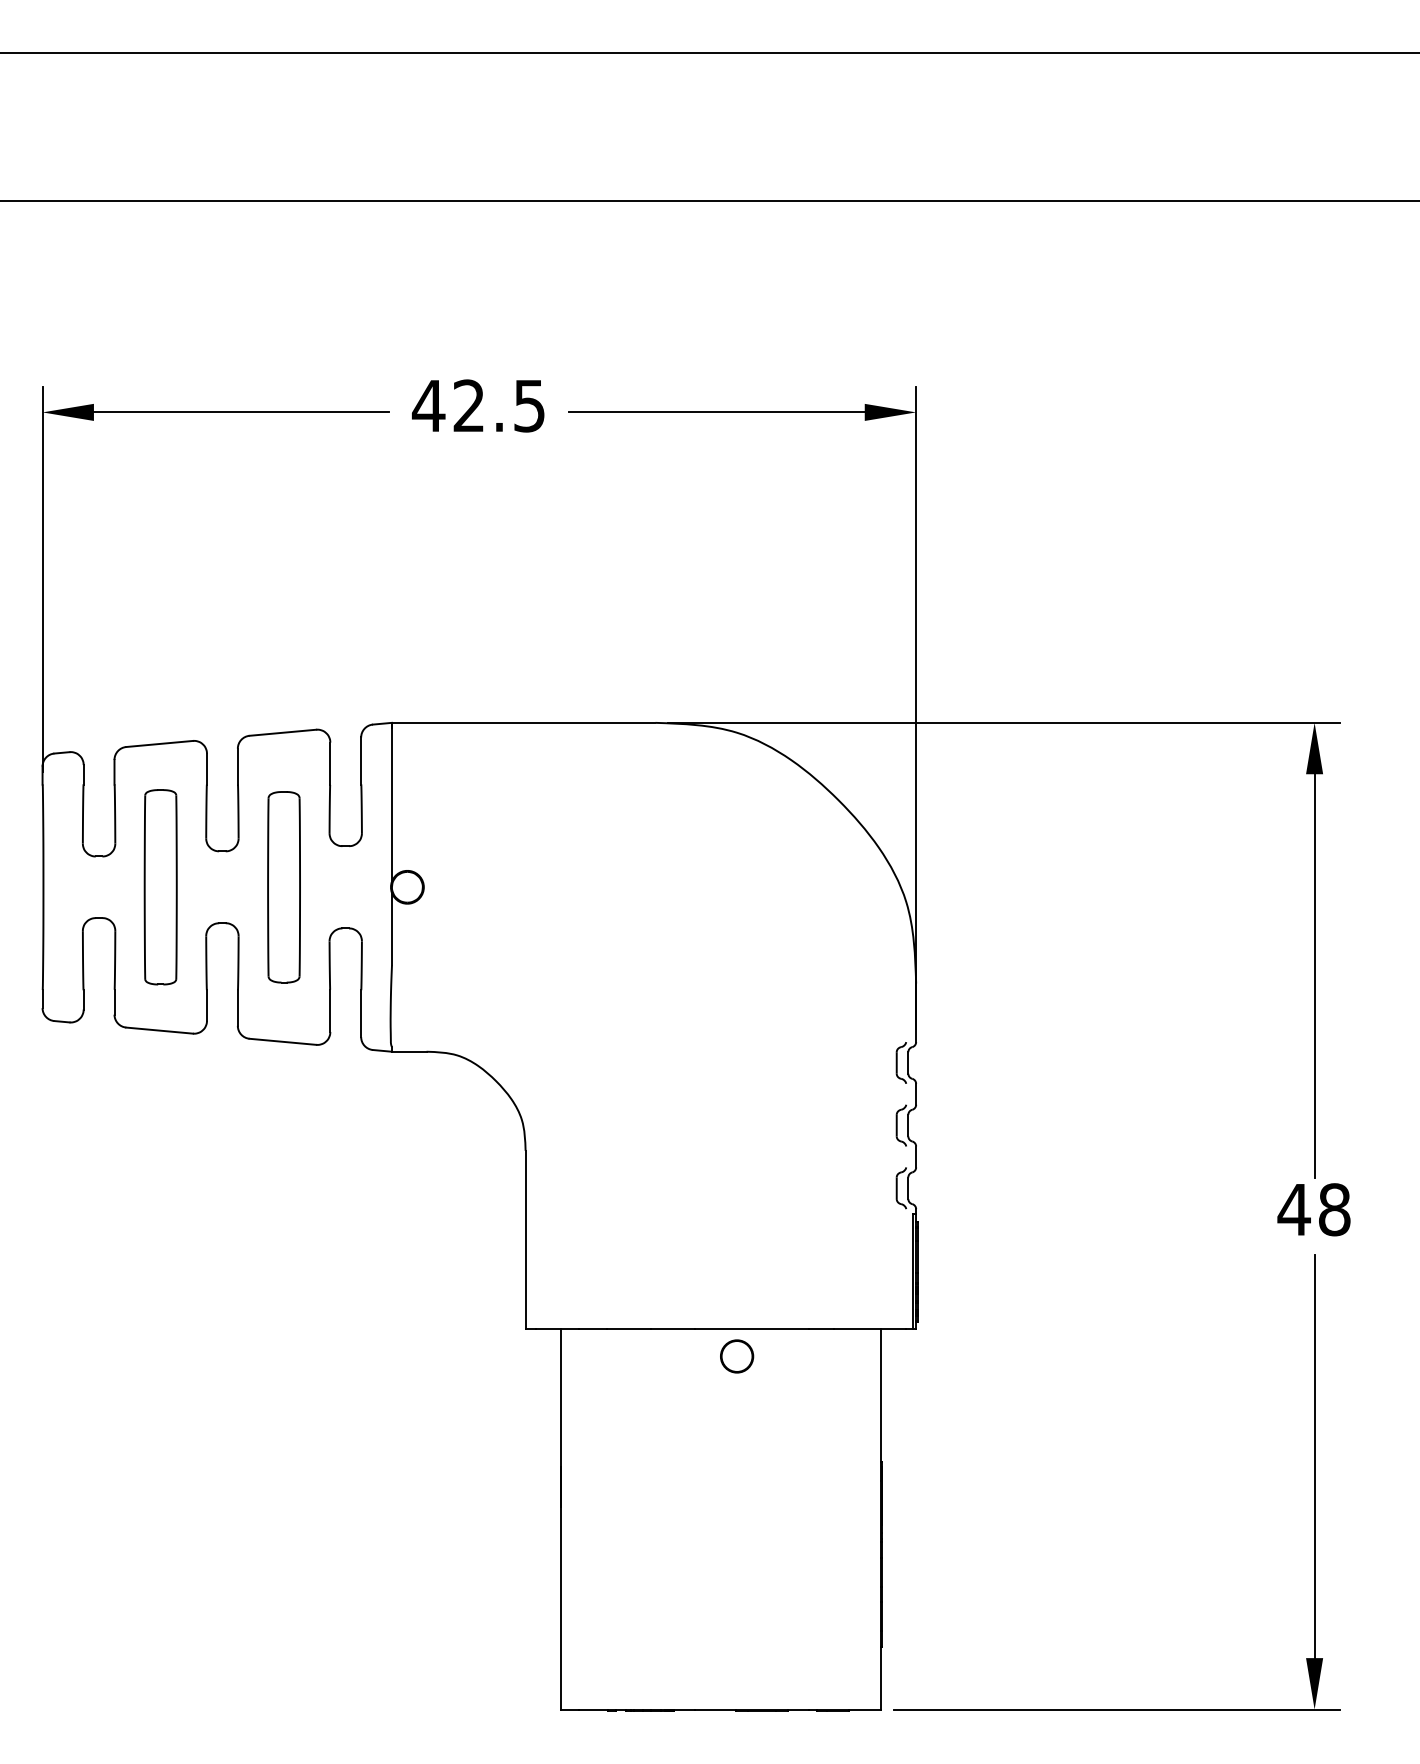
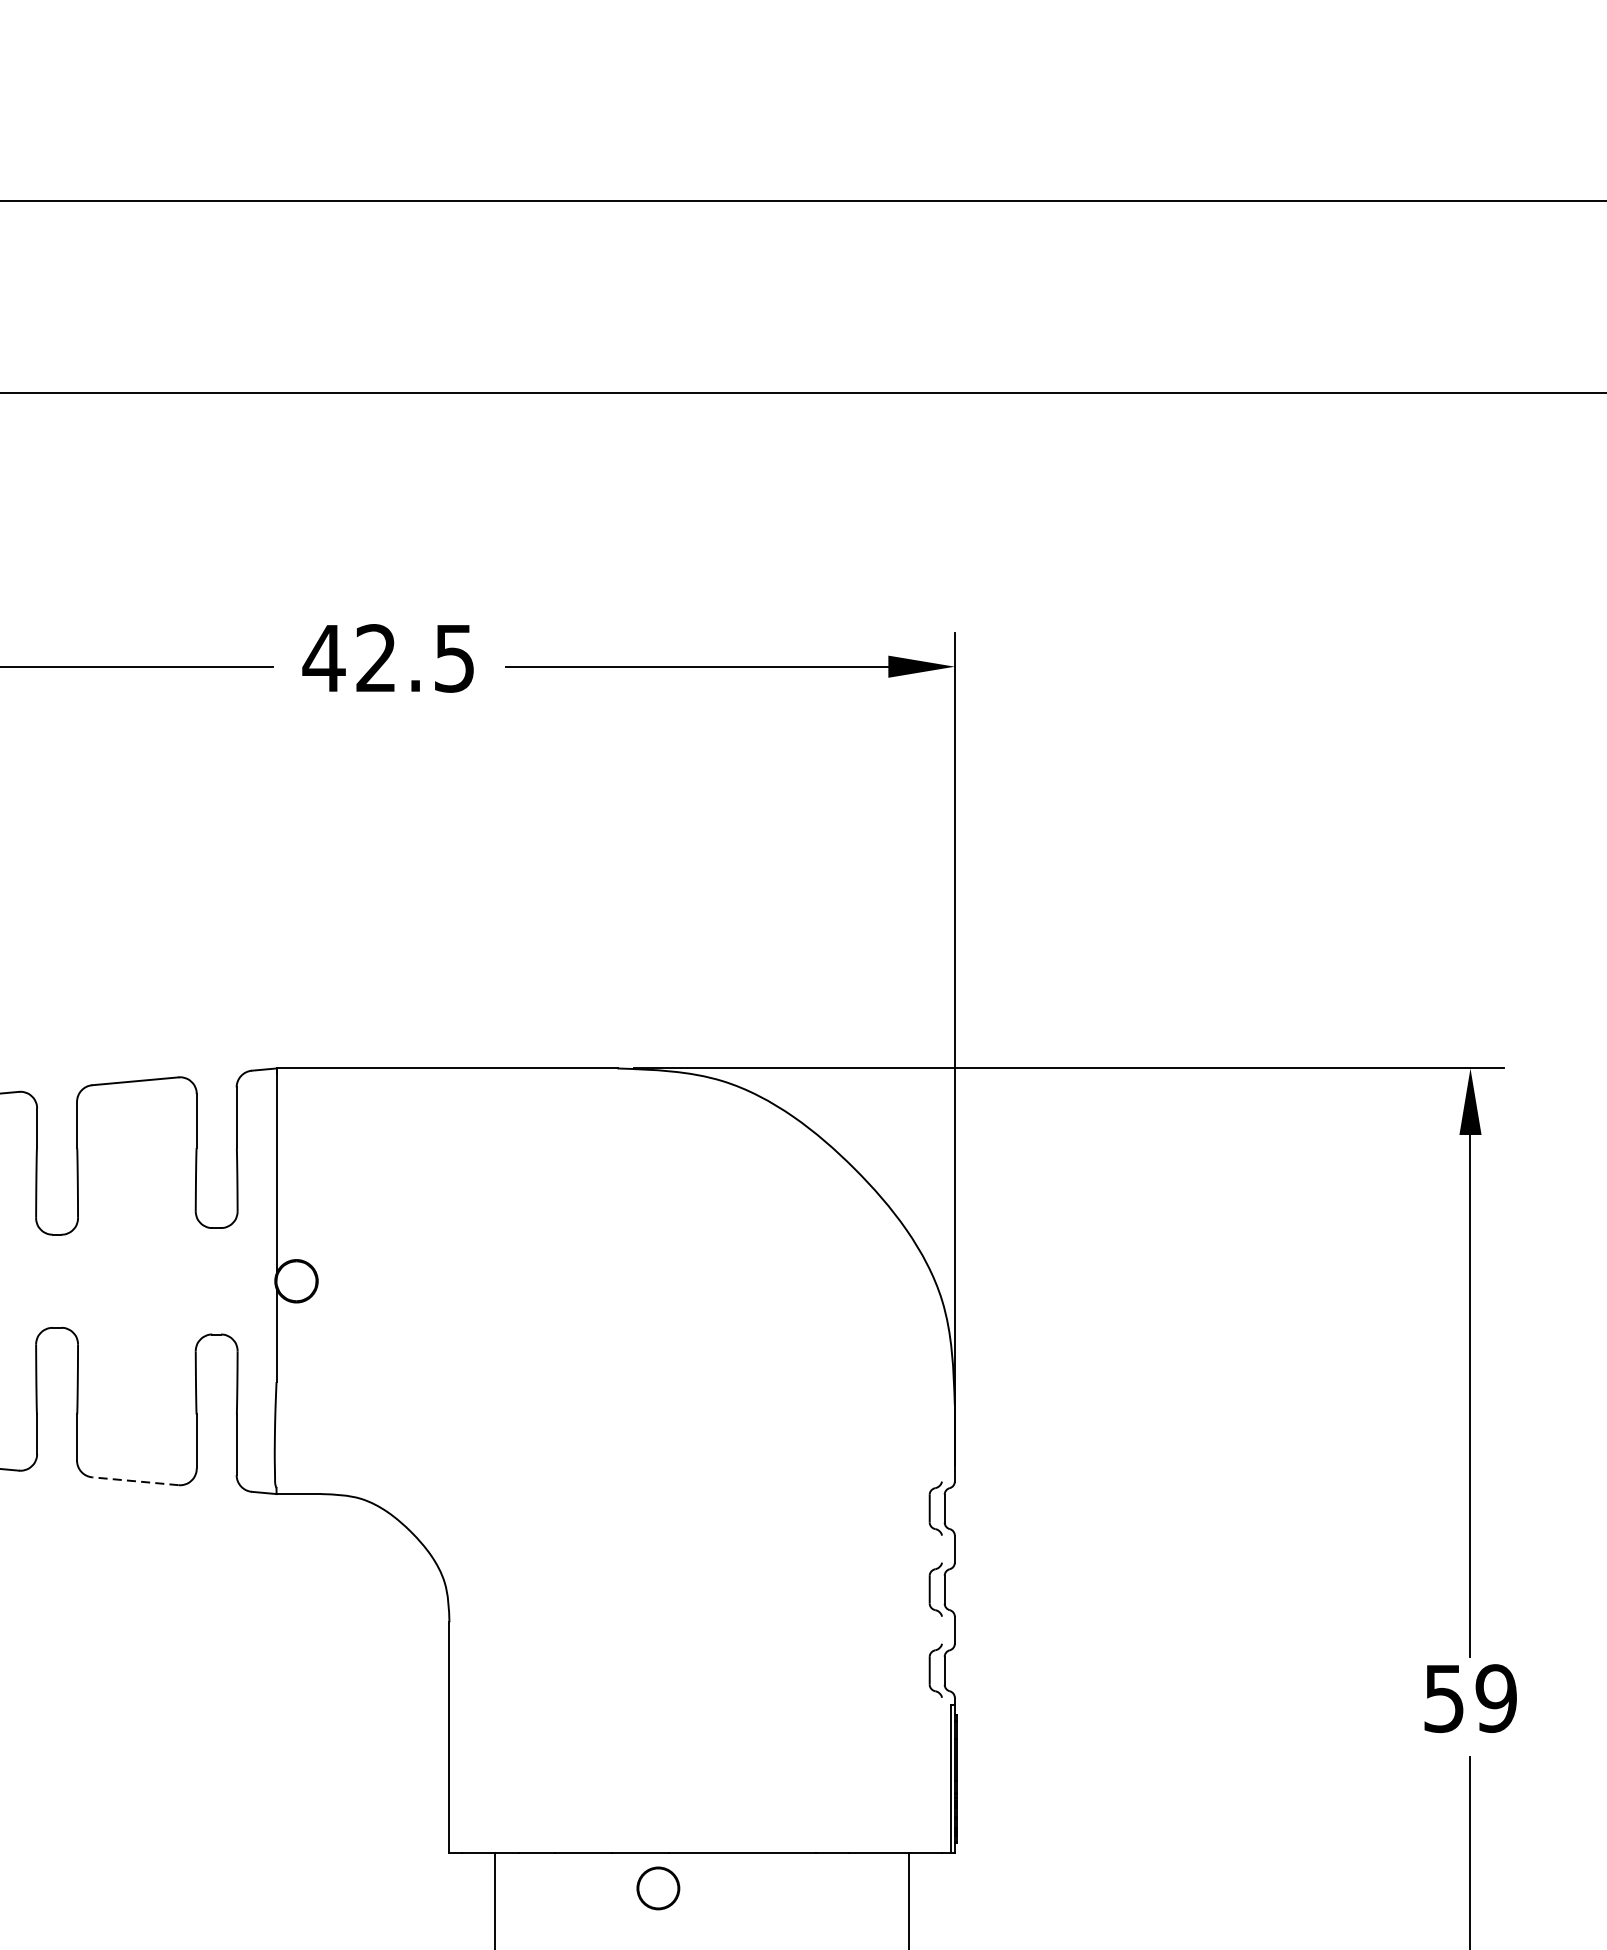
part: (283, 887) -> (136, 1281), removed
line: (282, 1041) -> (134, 1480), solid -> dashed
text: (1313, 1209) -> (1469, 1698), 48 -> 59
circle: (737, 1356) -> (658, 1888), moved

